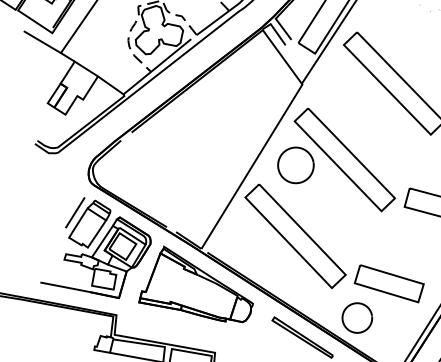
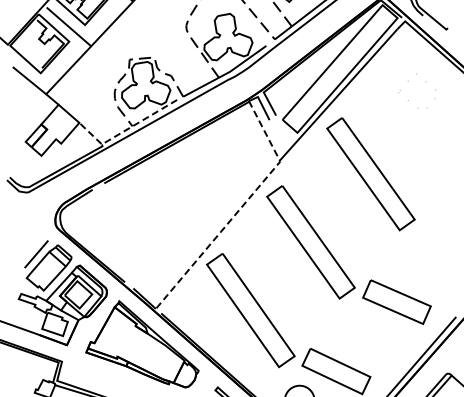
line: (144, 77) -> (125, 130), solid -> dashed
line: (270, 136) -> (240, 208), solid -> dashed
curve: (279, 164) -> (245, 237), removed

